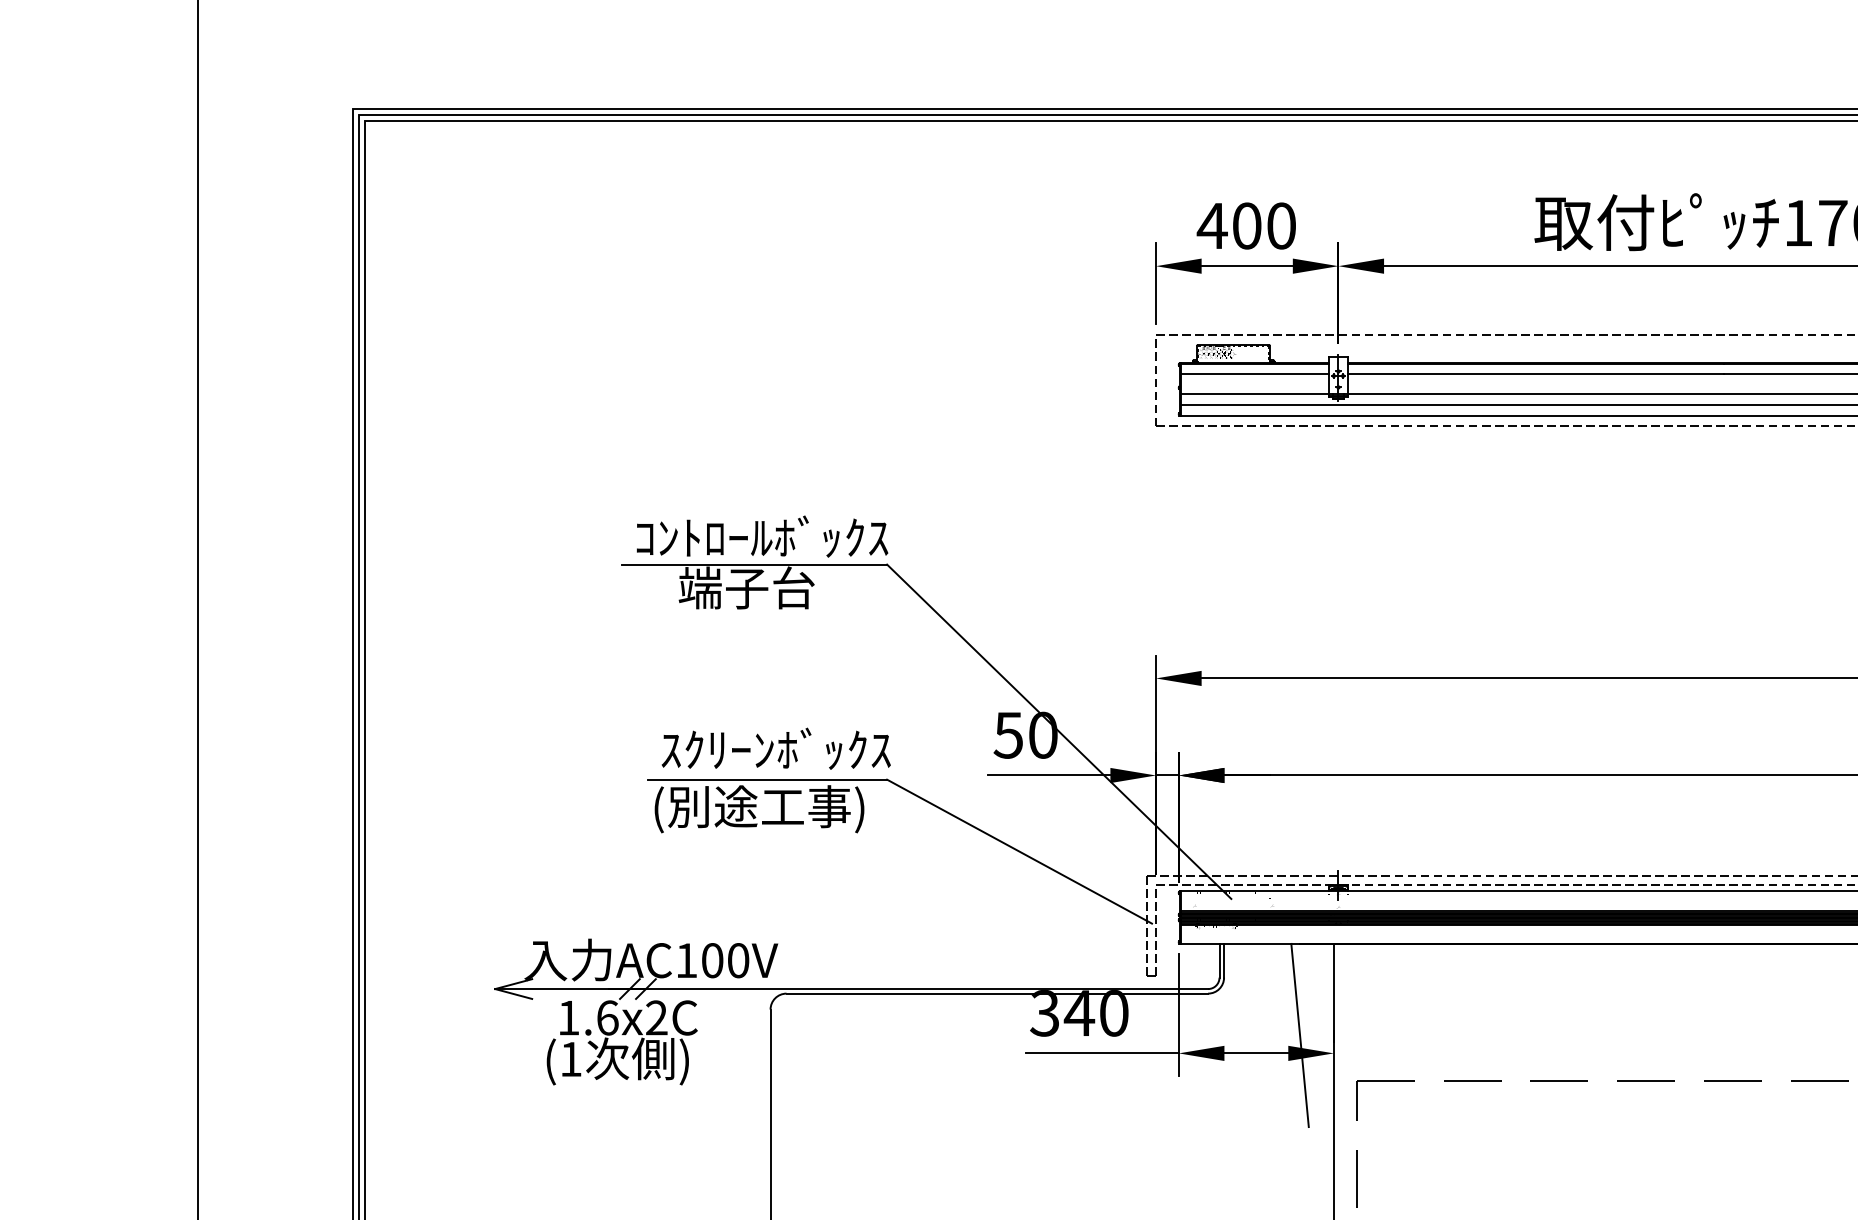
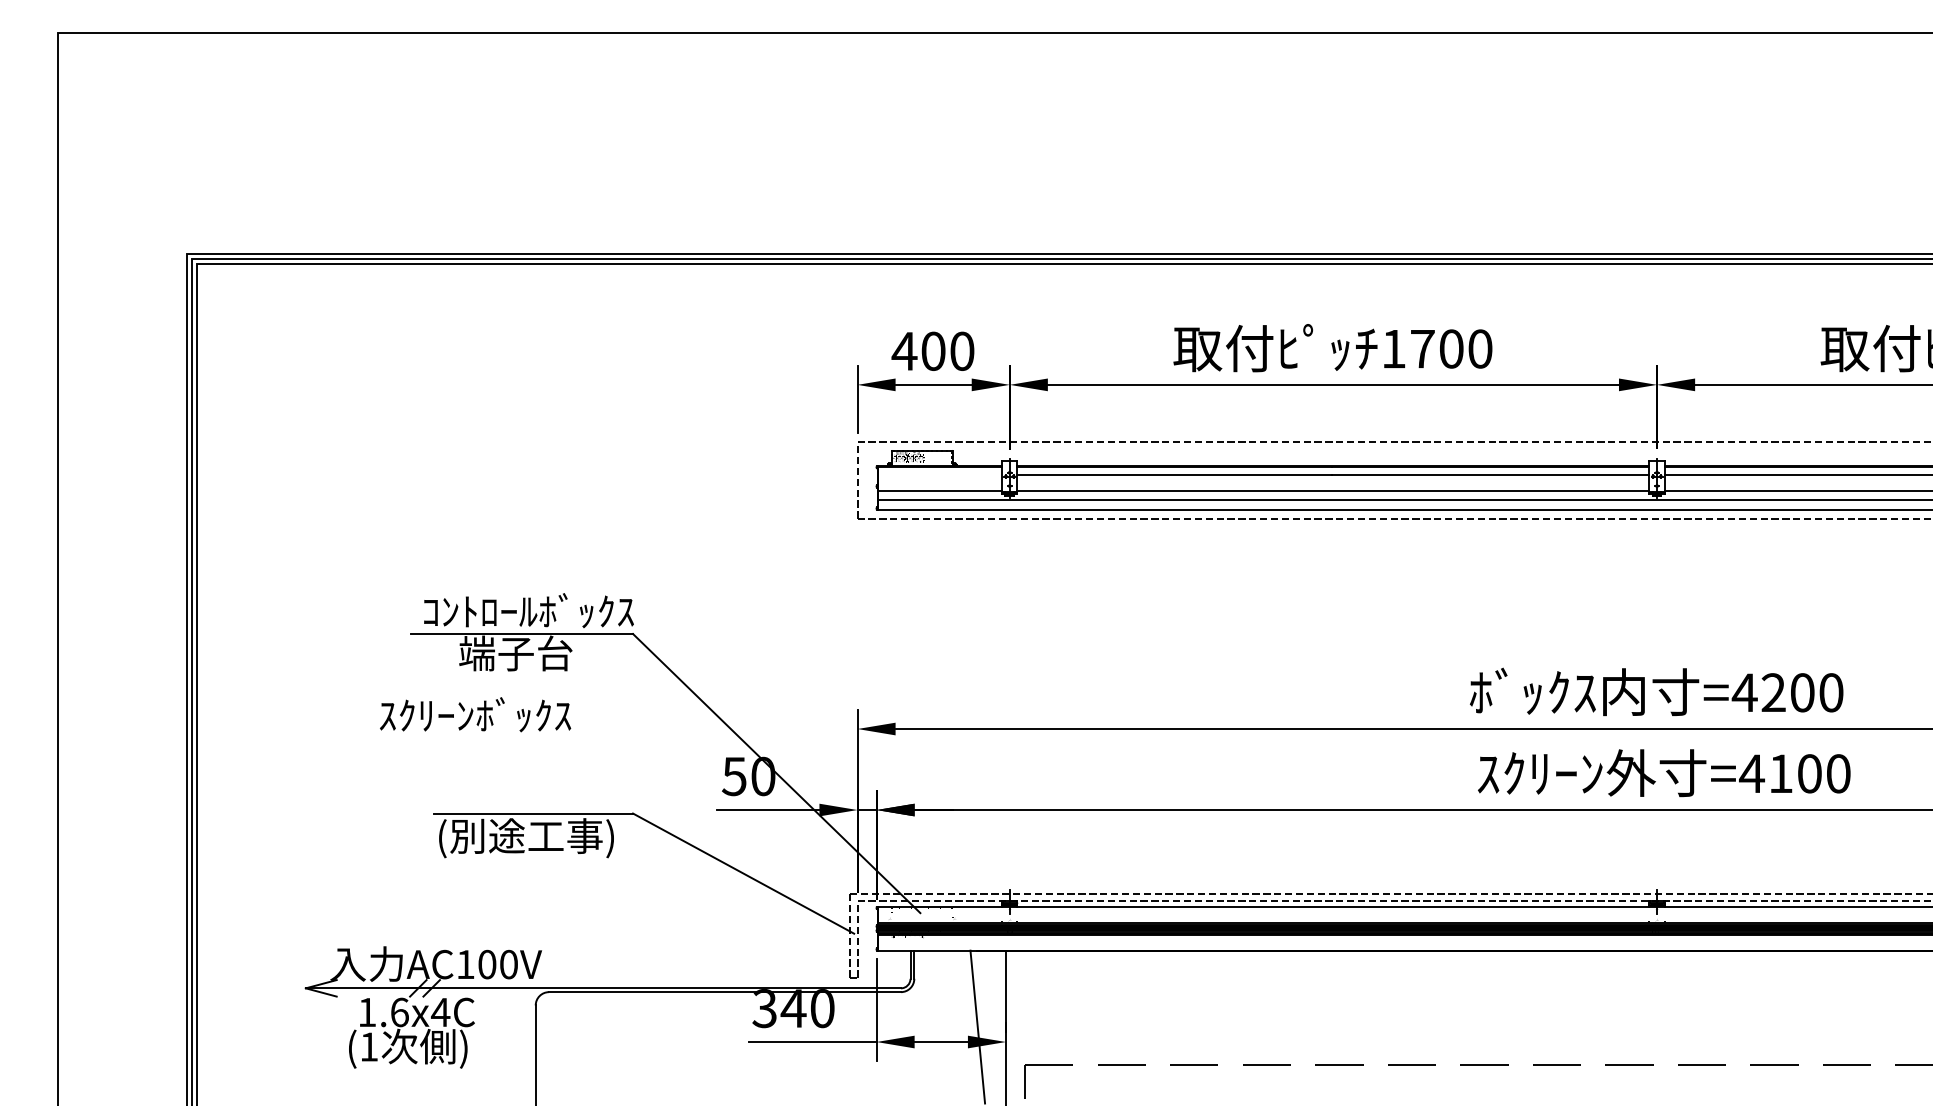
line: (1255, 373) -> (940, 474), removed
text: (776, 748) -> (475, 714), moved
text: (656, 1016) -> (440, 1011), 1.6x2C -> 1.6x4C

